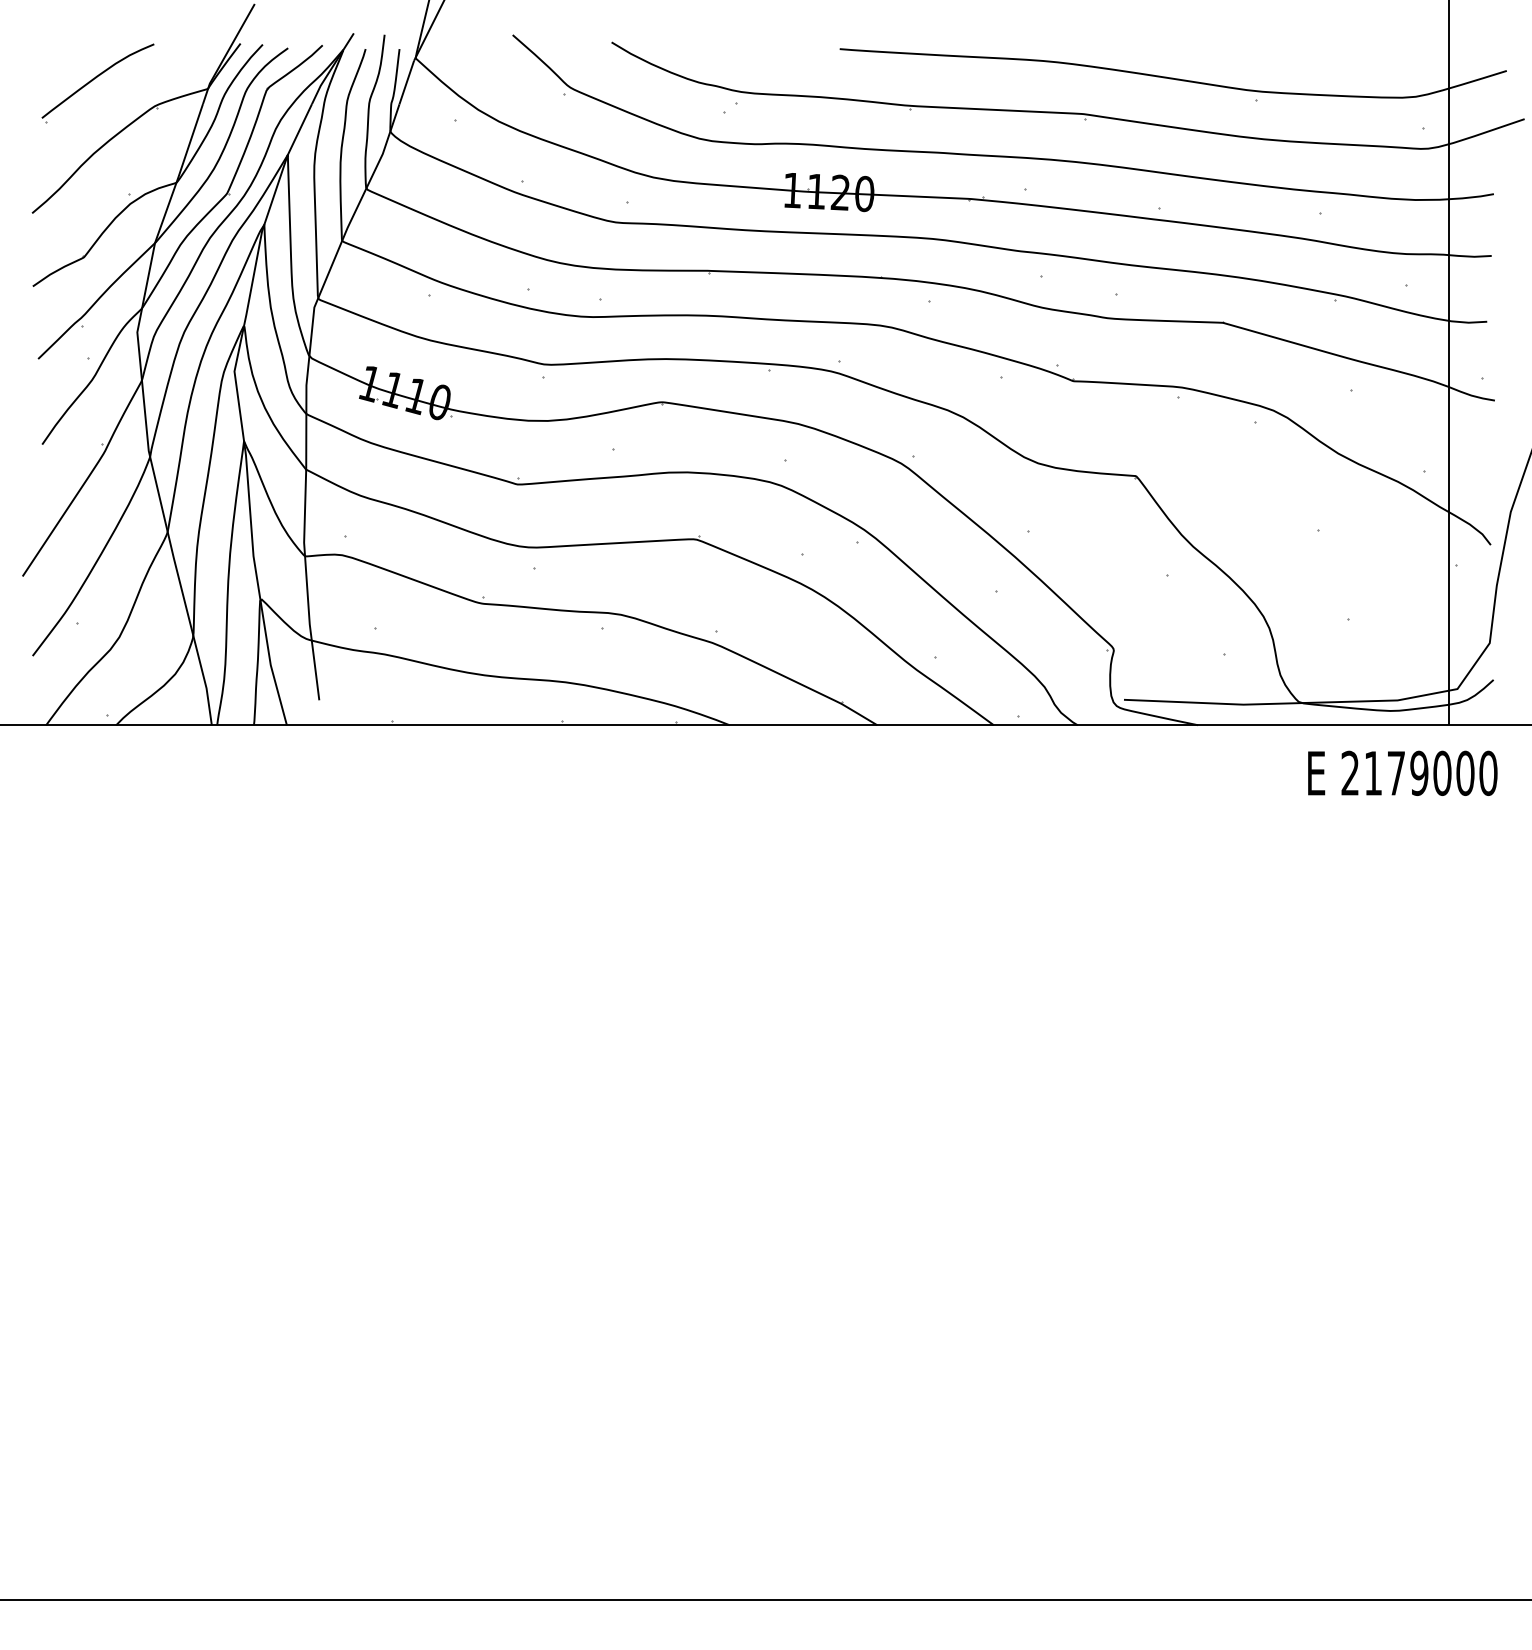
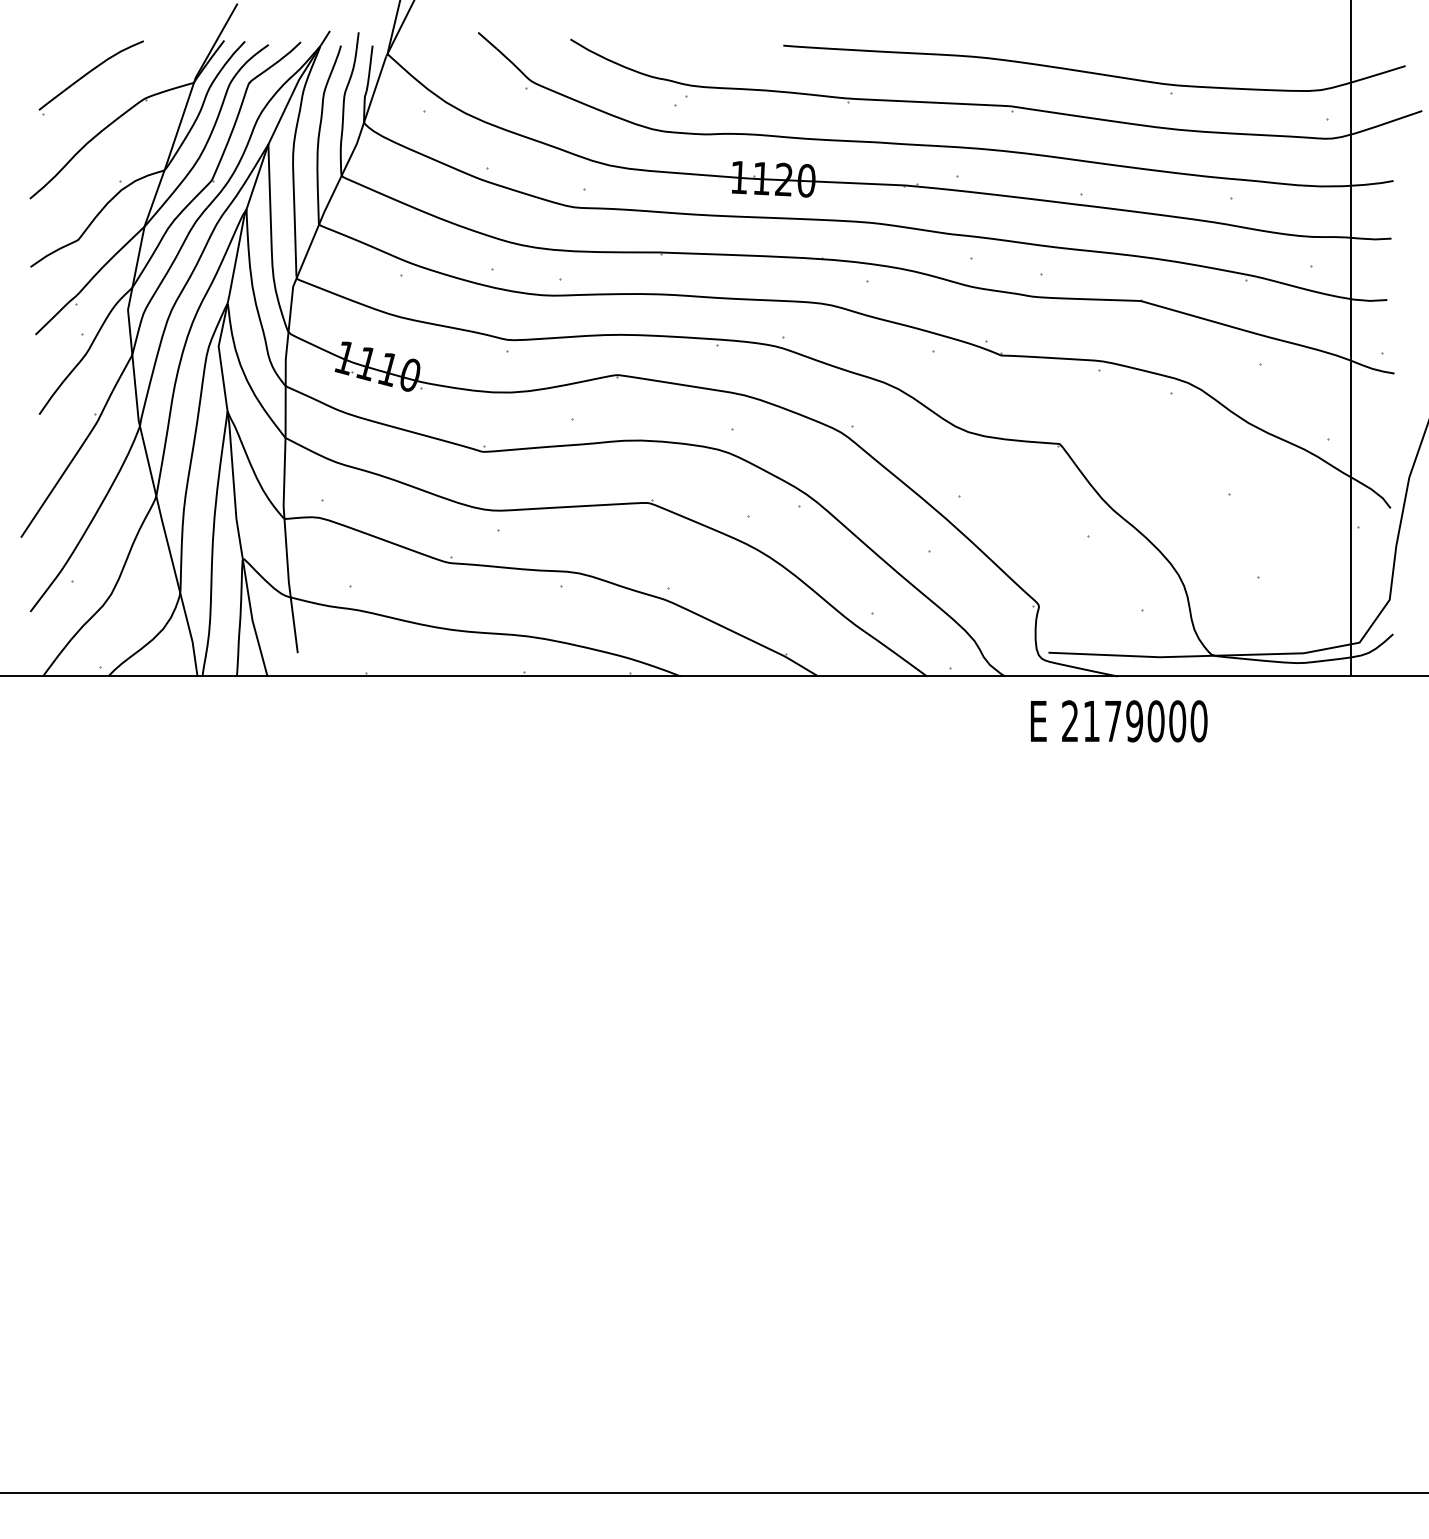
text: (1402, 772) -> (1118, 720), moved

